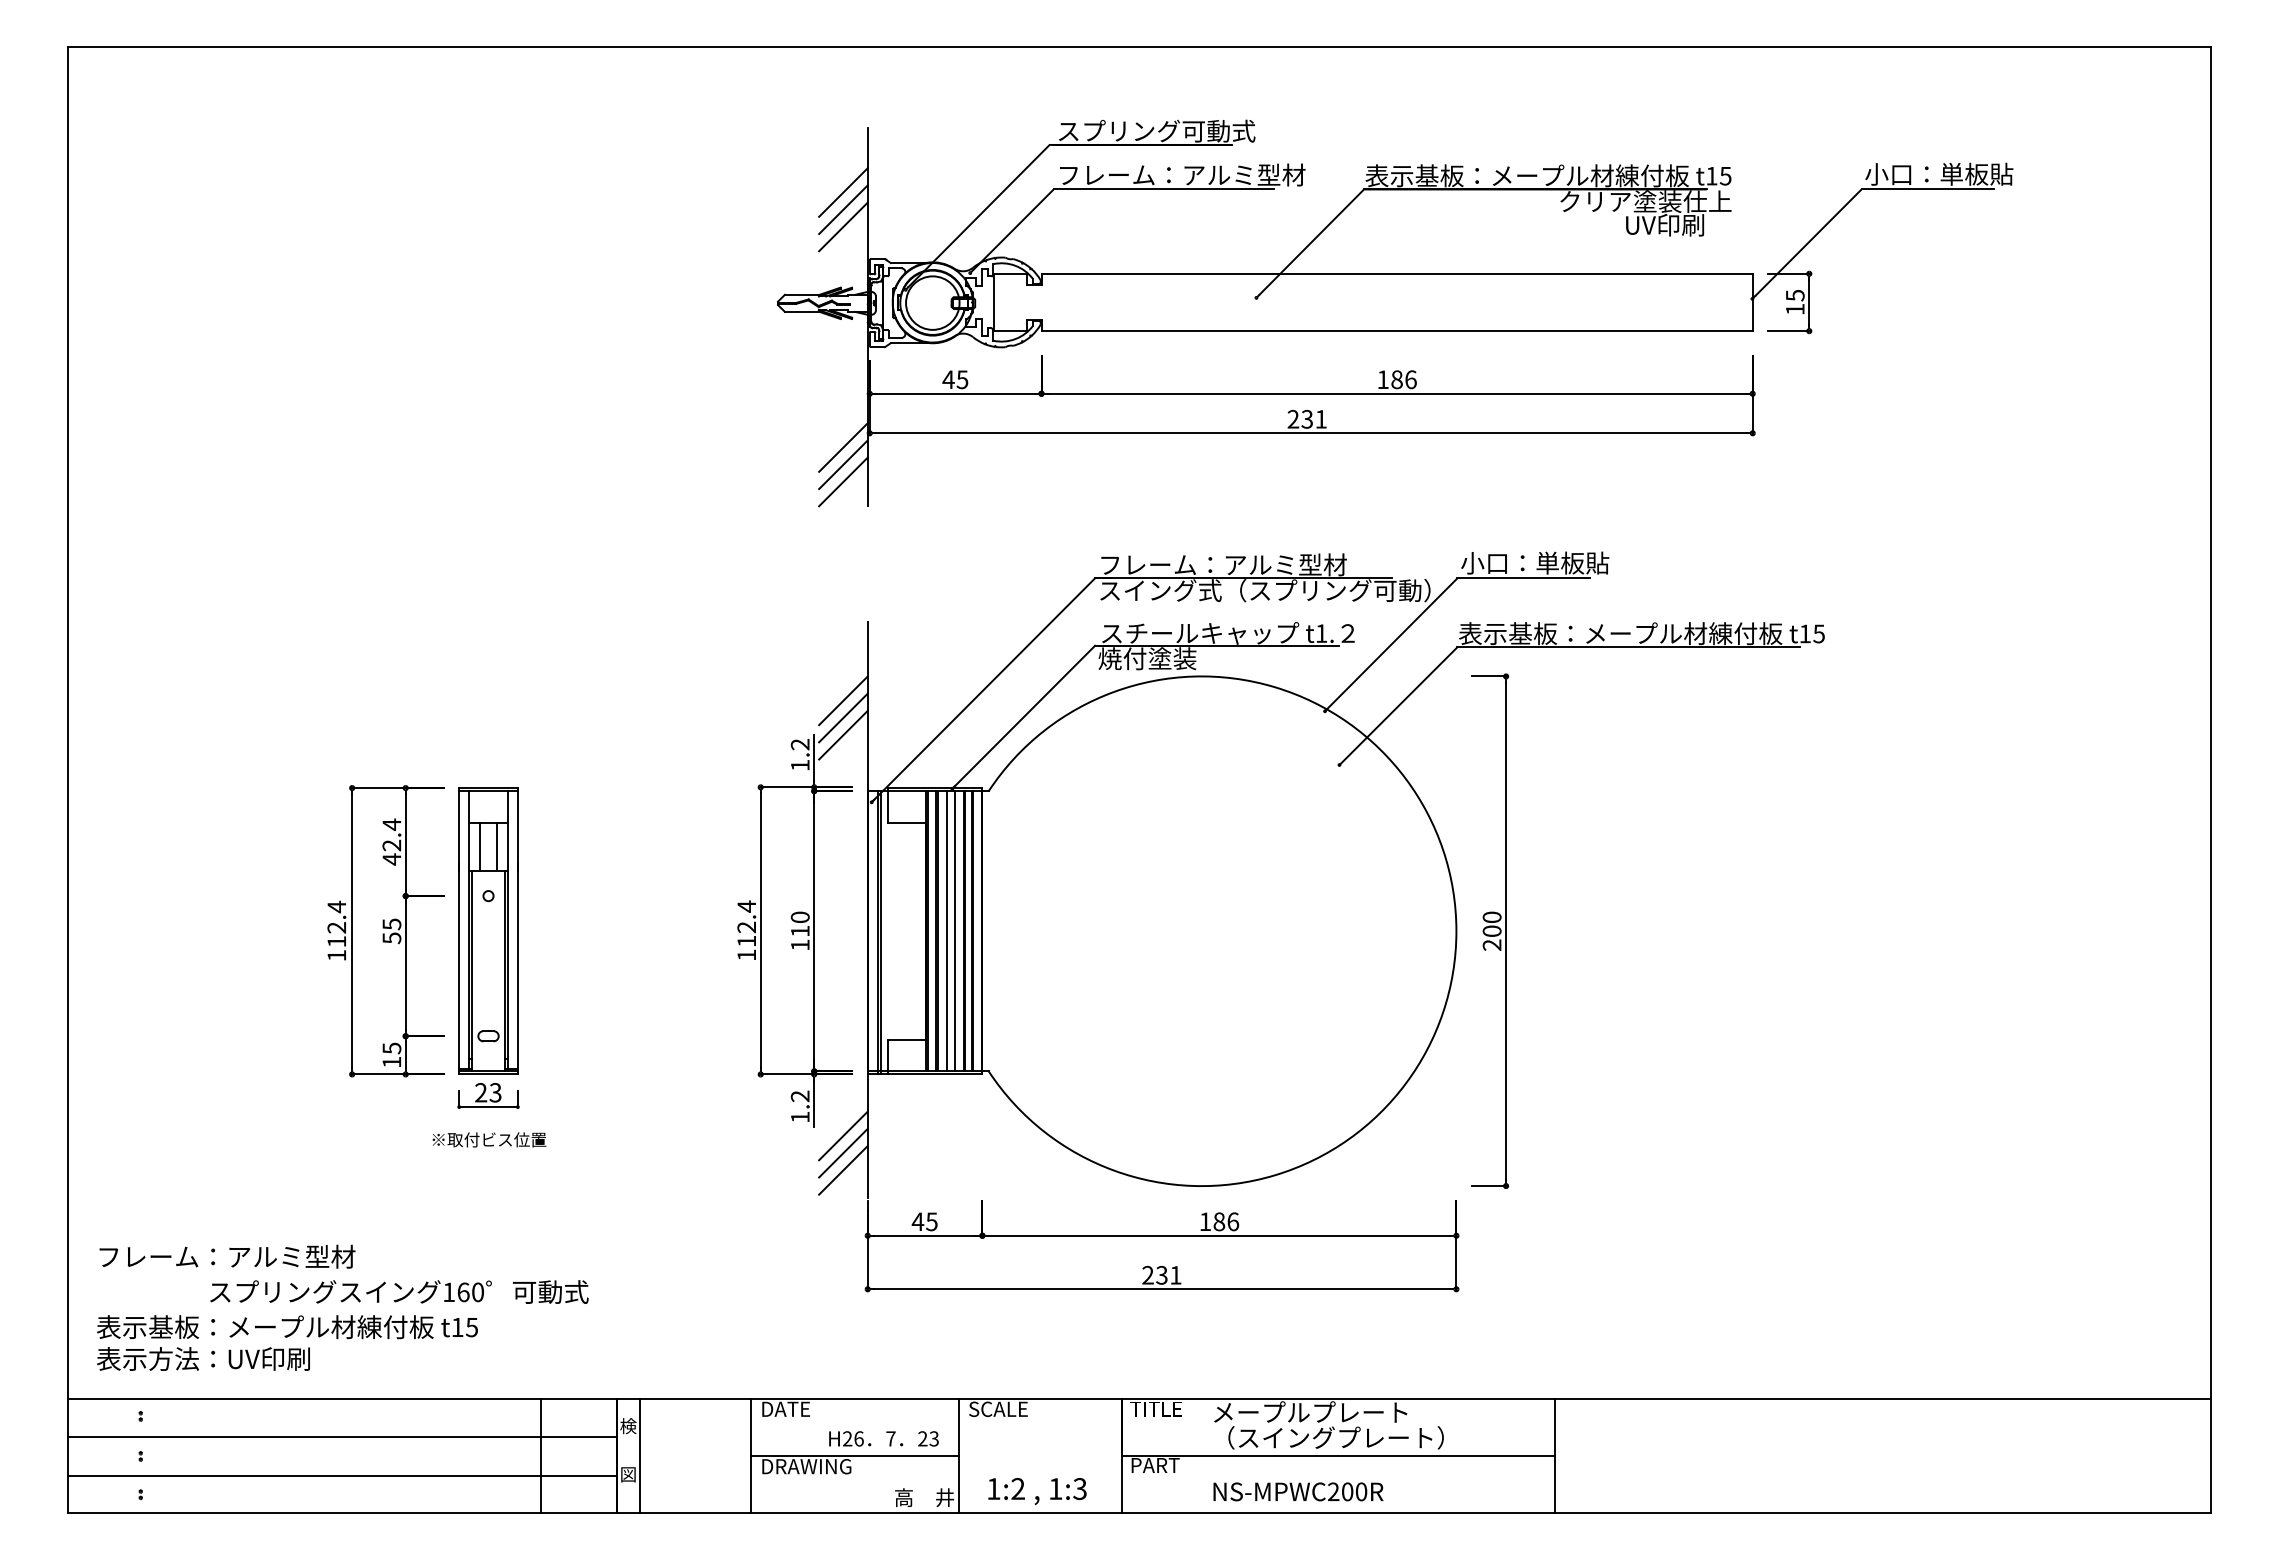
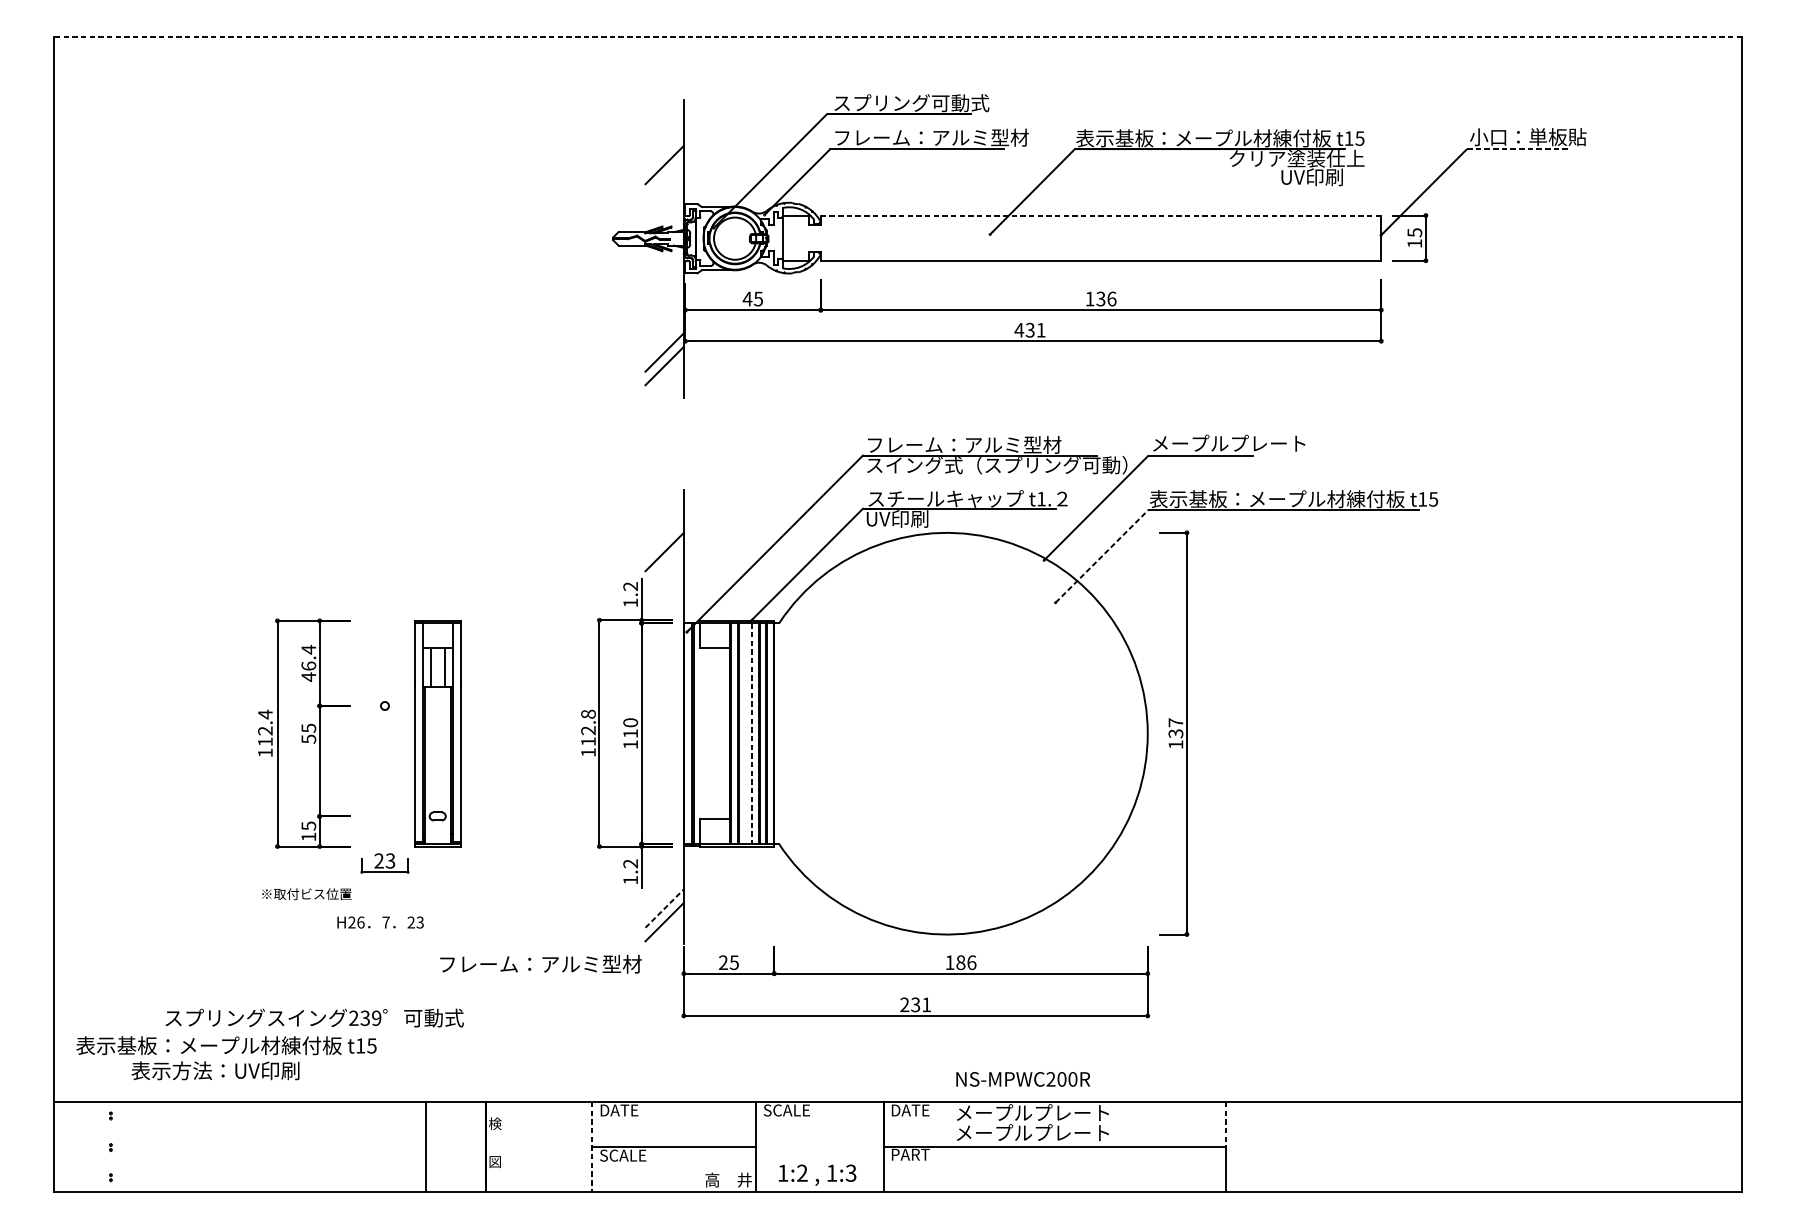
line: (1139, 46) -> (898, 36), solid -> dashed
line: (1928, 189) -> (1519, 149), solid -> dashed
line: (843, 192) -> (664, 151), removed
line: (843, 226) -> (664, 178), removed
line: (1397, 273) -> (1101, 215), solid -> dashed
text: (1396, 379) -> (1100, 298), 186 -> 136
text: (1293, 418) -> (1019, 329), 231 -> 431
line: (843, 481) -> (664, 379), removed
text: (1558, 562) -> (1228, 443), 小口：単板貼 -> メープルプレート
text: (1147, 658) -> (904, 518), 焼付塗装 -> UV印刷
line: (1398, 705) -> (1102, 555), solid -> dashed
line: (843, 717) -> (664, 565), removed
line: (843, 734) -> (664, 578), removed
text: (391, 845) -> (308, 666), 42.4 -> 46.4
text: (746, 906) -> (588, 714), 112.4 -> 112.8
part: (488, 930) -> (437, 733), moved
text: (1491, 930) -> (1175, 733), 200 -> 137
line: (947, 931) -> (746, 733), removed
line: (954, 931) -> (752, 733), solid -> dashed
line: (843, 1135) -> (664, 894), removed
text: (489, 1139) -> (306, 893), moved
line: (843, 1152) -> (664, 908), solid -> dashed
text: (917, 1221) -> (723, 962), 45 -> 25
text: (227, 1256) -> (540, 964), moved
text: (463, 1292) -> (365, 1018), 160 -> 239
text: (203, 1358) -> (215, 1070), moved
text: (1155, 1408) -> (910, 1109), TITLE -> DATE
line: (1555, 1427) -> (1225, 1124), solid -> dashed
line: (342, 1437) -> (269, 1132), removed
text: (1328, 1437) -> (1046, 1132), （スイングプレート） -> メープルプレート
text: (883, 1438) -> (380, 922), moved
line: (639, 1455) -> (503, 1146), removed
line: (750, 1456) -> (591, 1147), solid -> dashed
text: (806, 1466) -> (635, 1155), DRAWING -> SCALE
line: (342, 1475) -> (269, 1162), removed
text: (1298, 1491) -> (1023, 1079), moved

